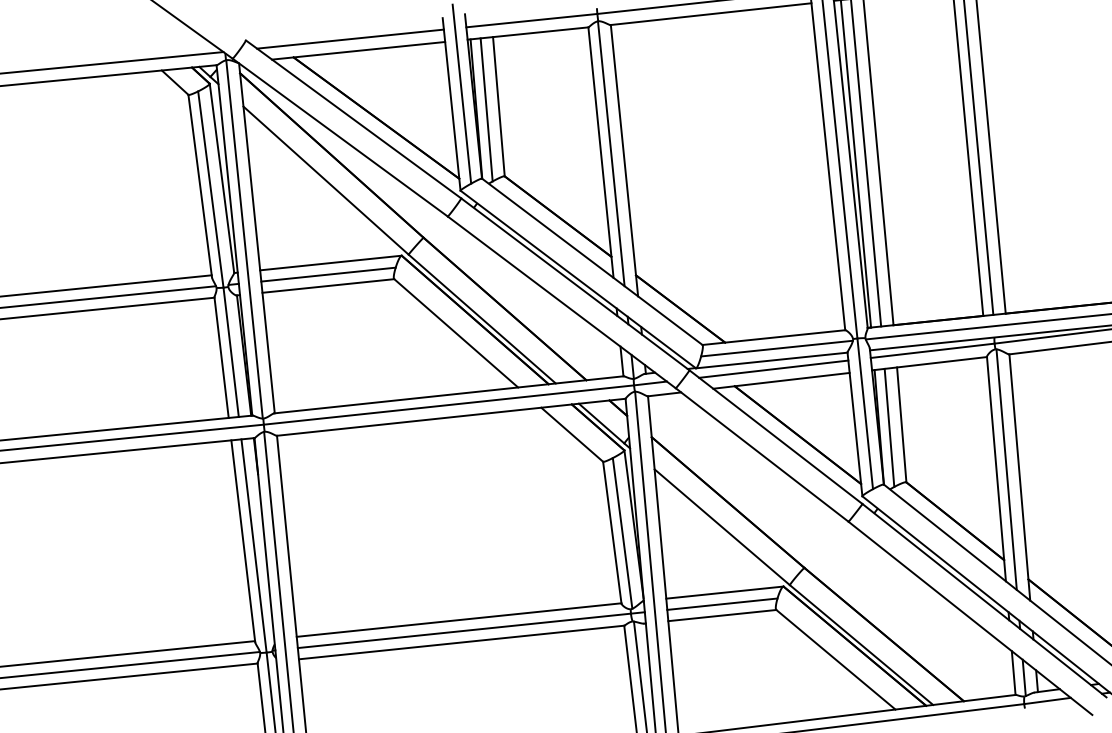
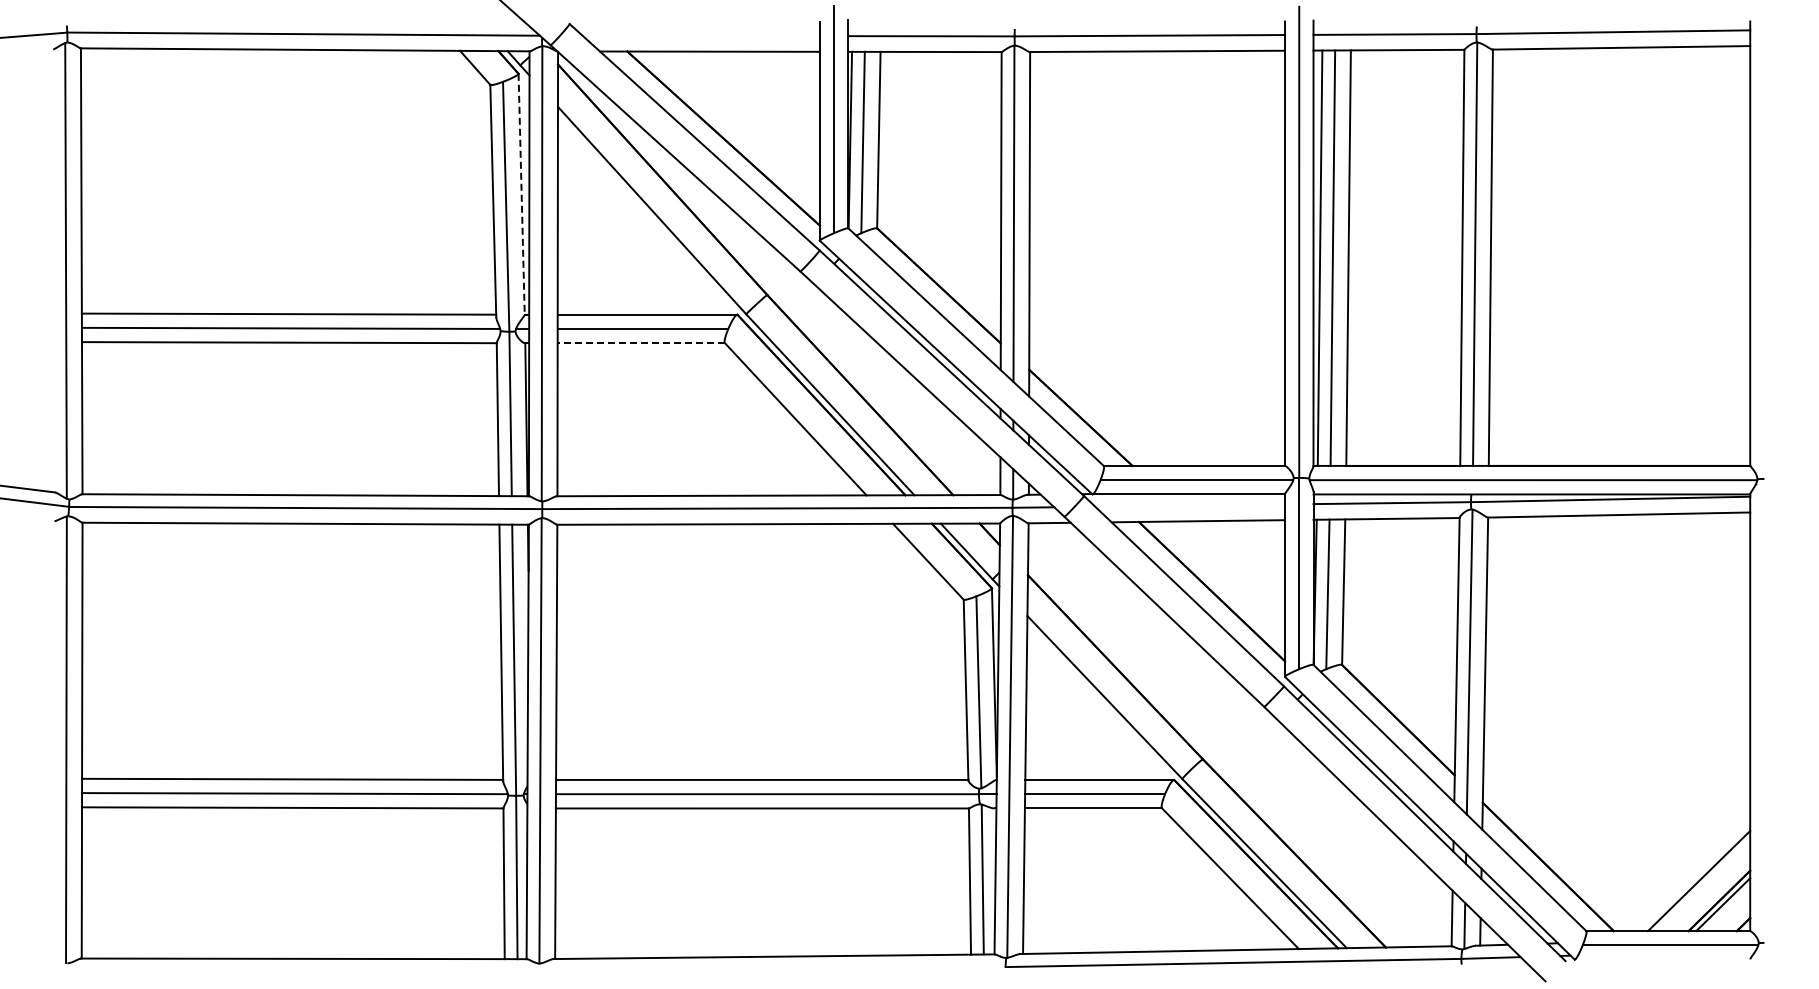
line: (349, 38) -> (700, 35), removed
line: (221, 178) -> (521, 194), solid -> dashed
line: (328, 286) -> (641, 343), solid -> dashed
line: (773, 369) -> (1189, 505), removed

